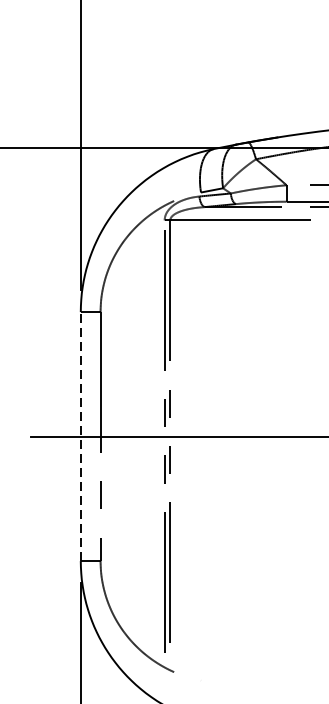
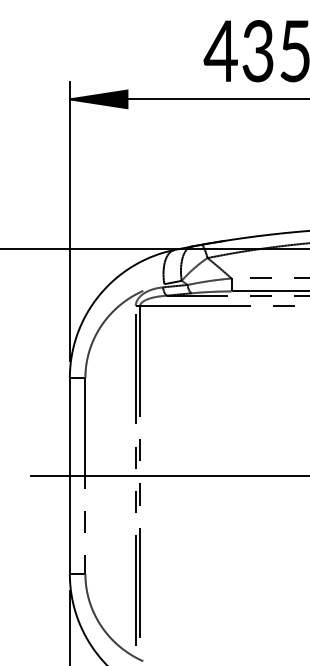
line: (80, 437) -> (69, 476), dashed -> solid

